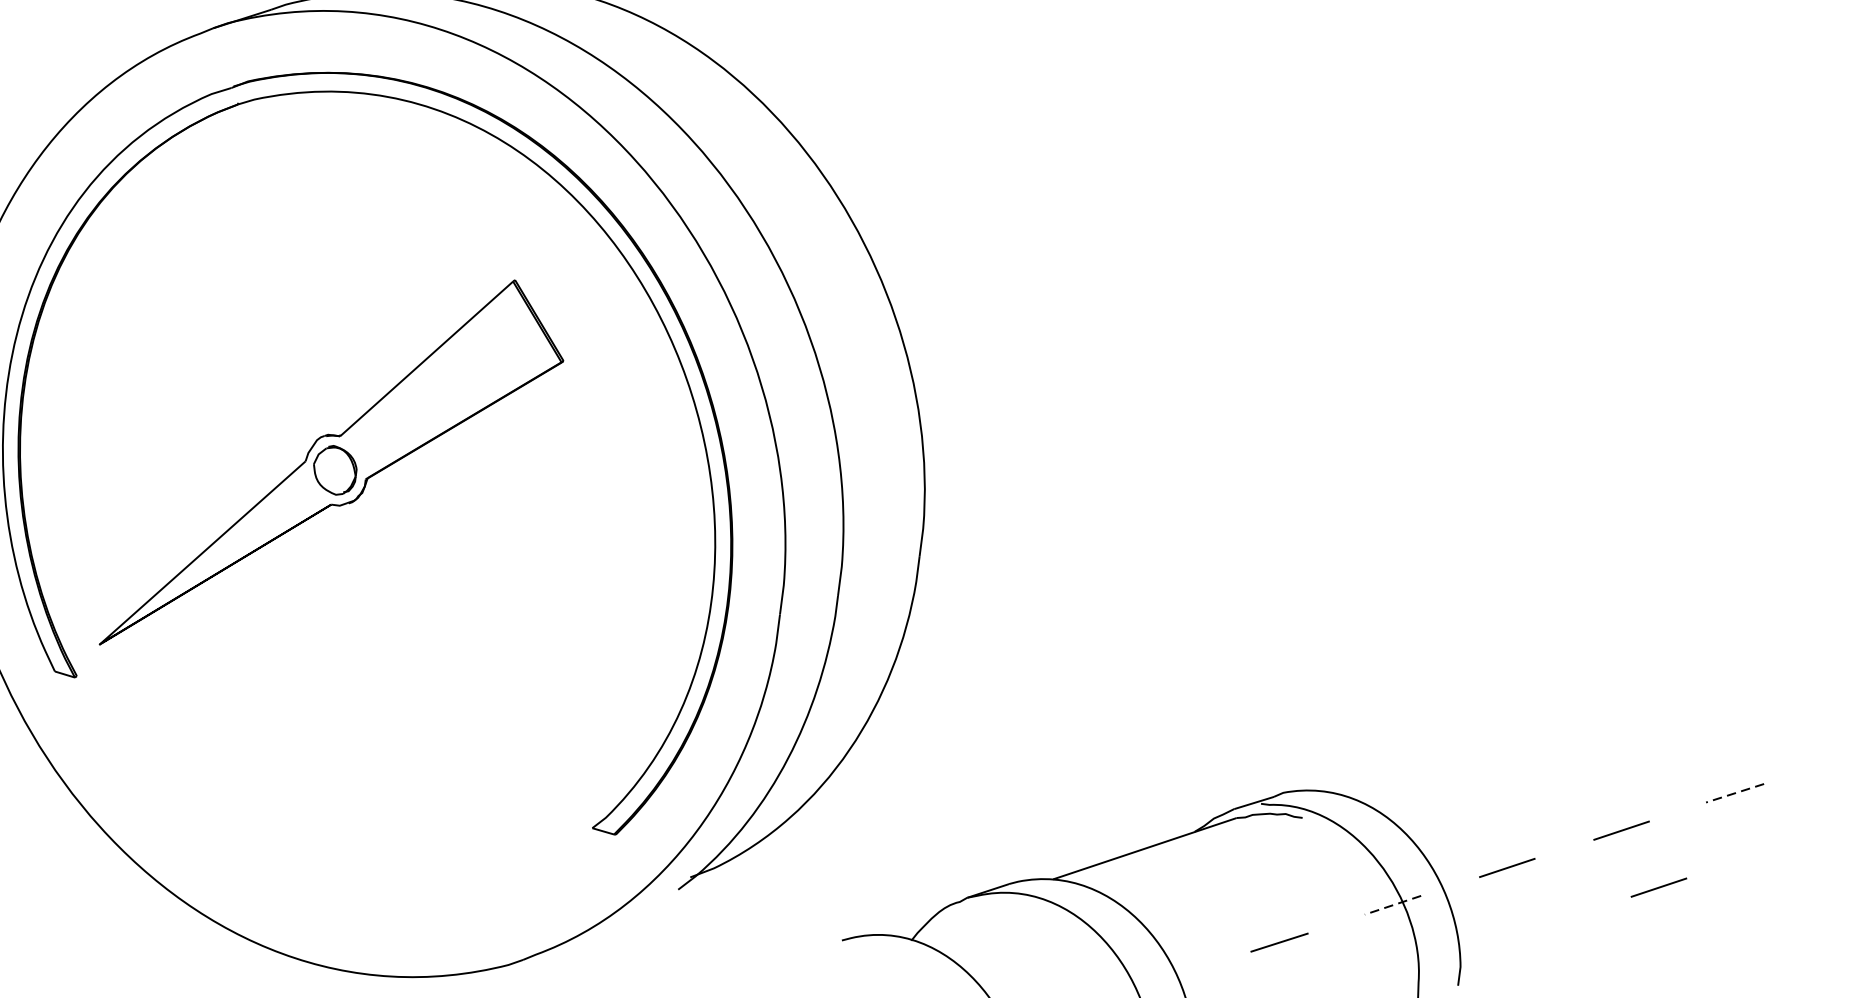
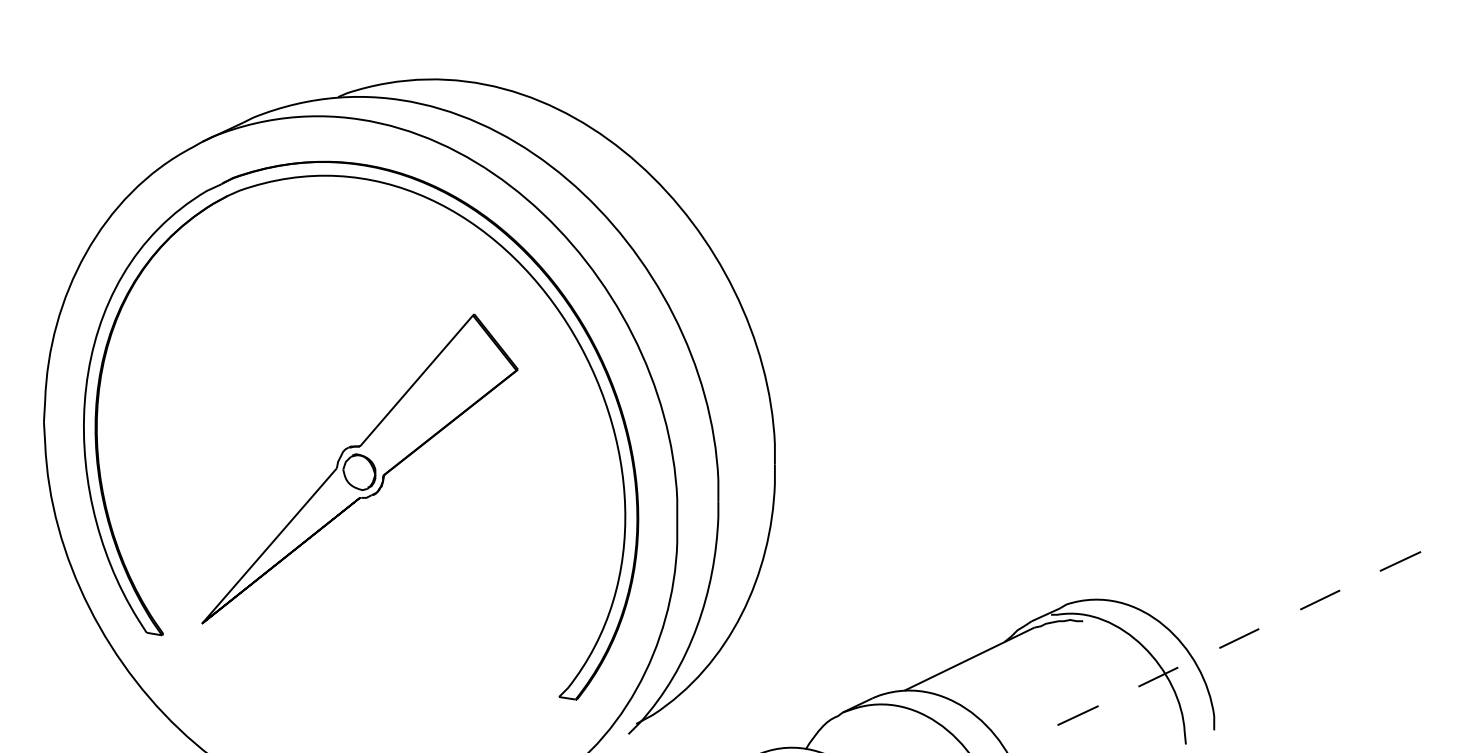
part: (335, 465) -> (359, 468), moved
line: (1735, 793) -> (1400, 561), dashed -> solid
line: (1659, 887) -> (1353, 638), removed
line: (1391, 905) -> (1157, 677), dashed -> solid

